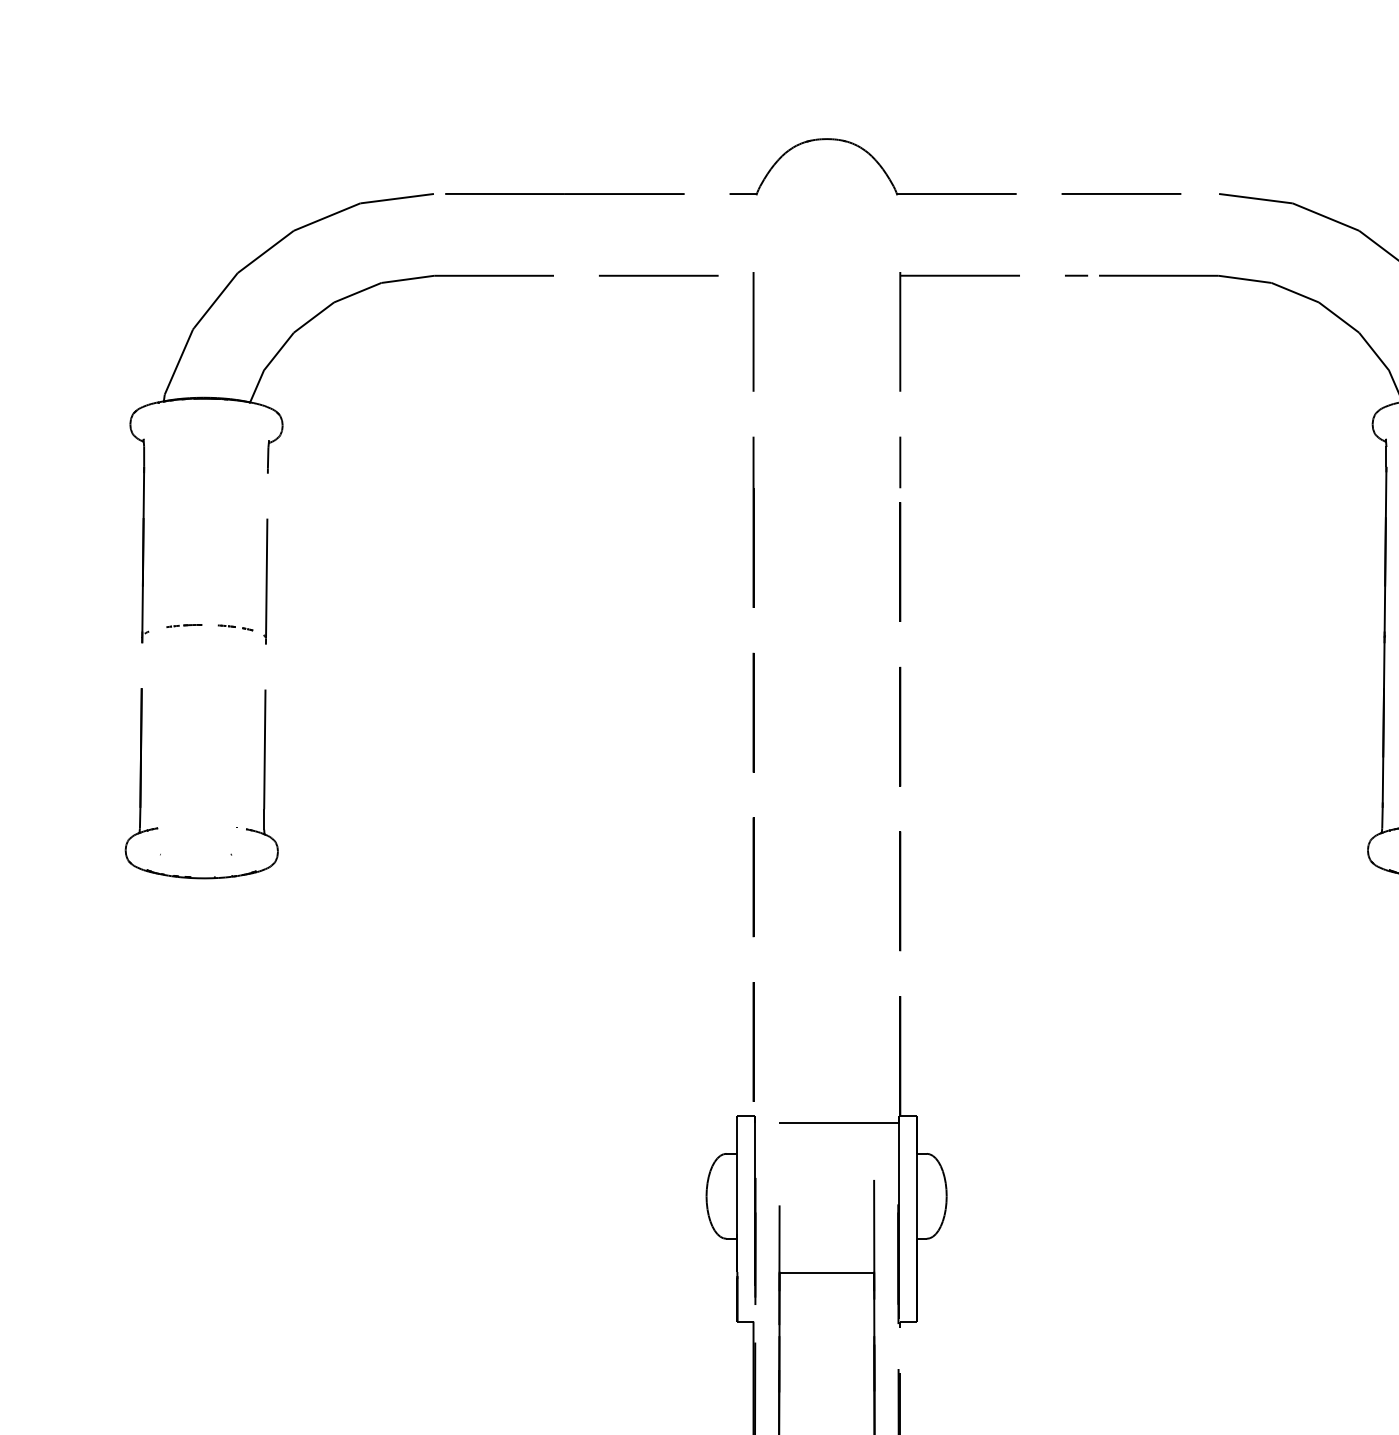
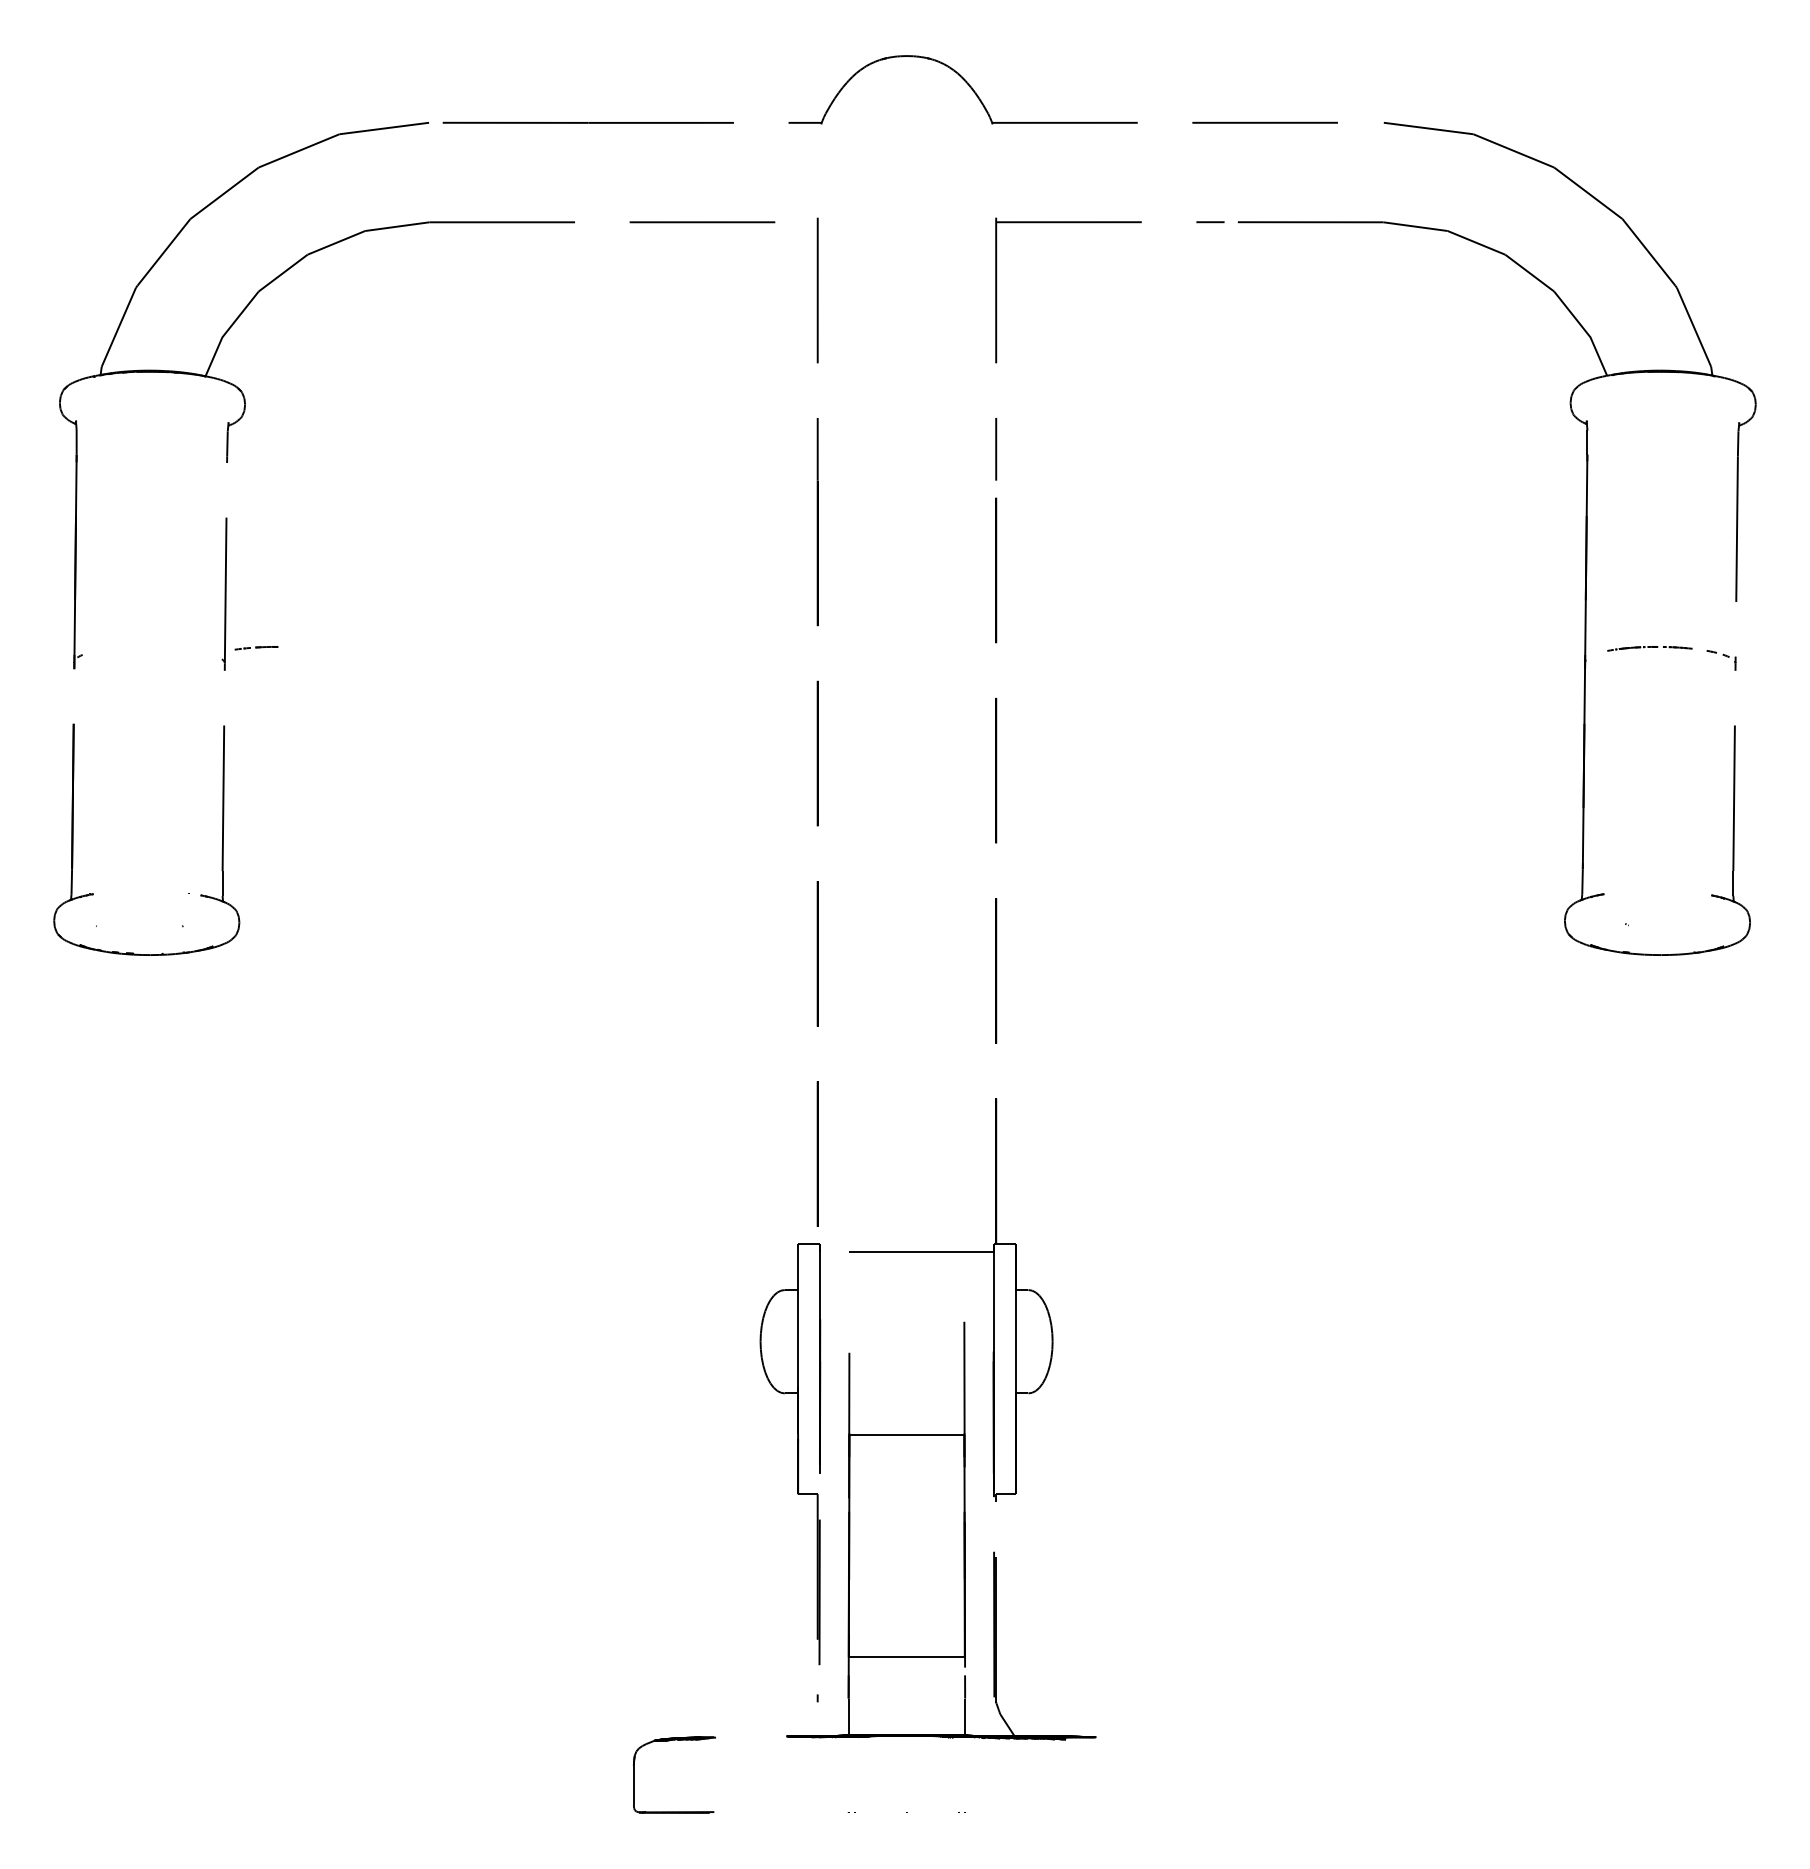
part: (184, 626) -> (256, 648), moved
part: (235, 627) -> (187, 650), removed

